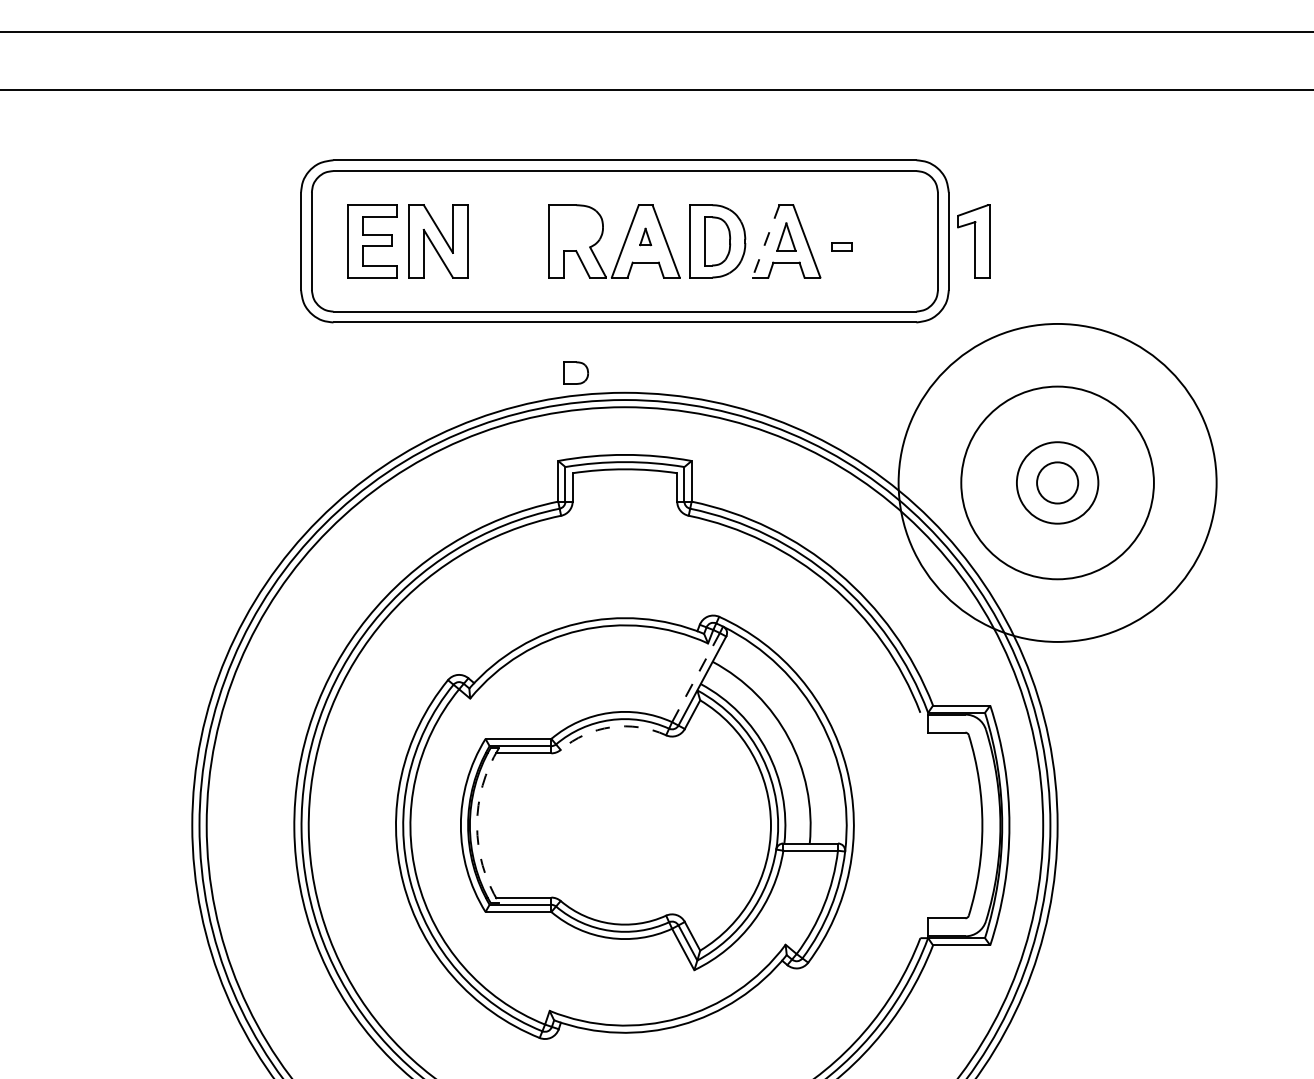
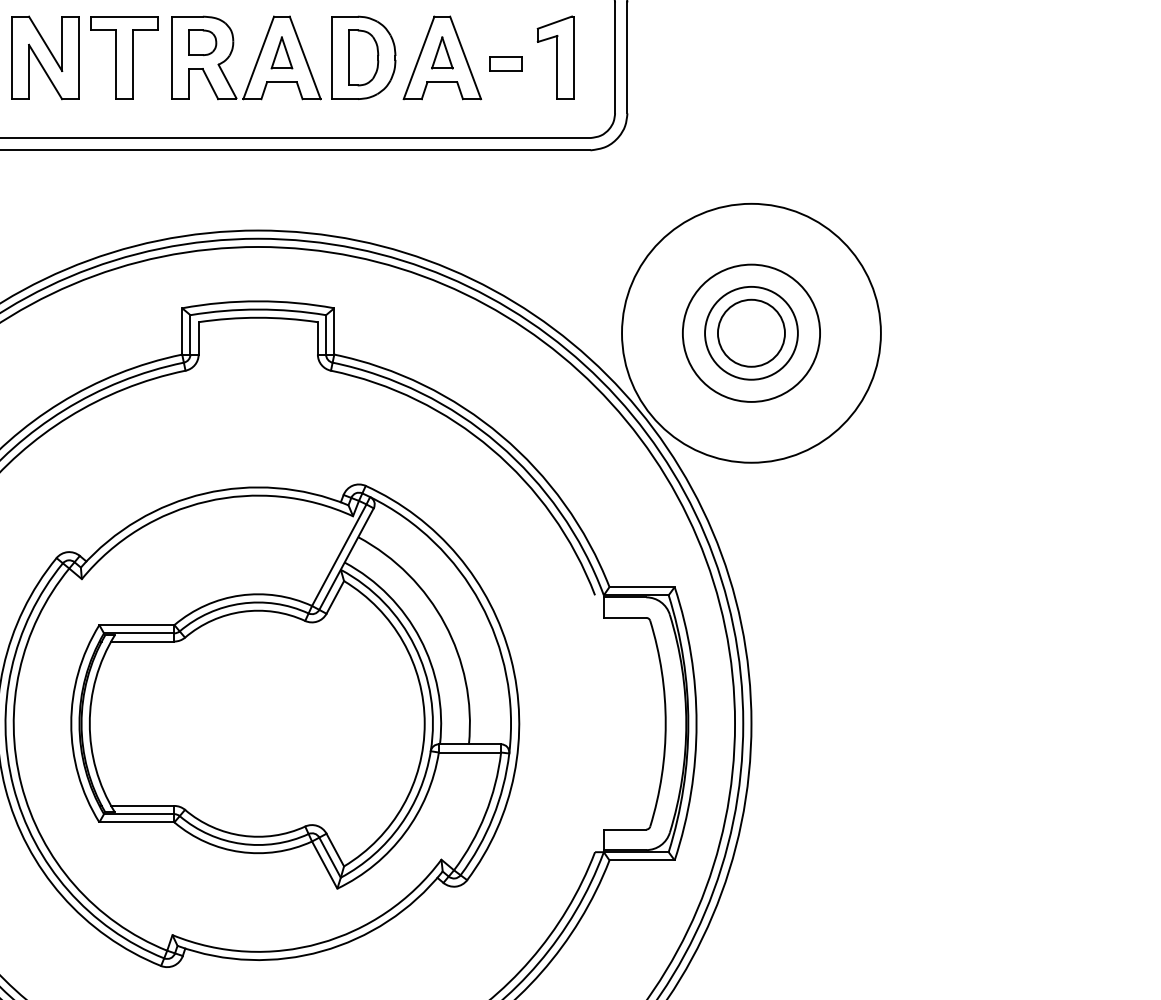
part: (645, 236) -> (281, 52), size x1.67
part: (507, 241) -> (124, 58), added
line: (766, 241) -> (419, 58), dashed -> solid
part: (973, 241) -> (555, 58), moved
part: (841, 246) -> (505, 63), size x1.43
part: (575, 372) -> (201, 42), moved
circle: (1057, 482) -> (751, 332), size x0.62
circle: (1057, 482) -> (751, 332), size x0.71
circle: (1057, 482) -> (751, 332), size x1.43
line: (696, 677) -> (339, 555), dashed -> solid
arc: (611, 727) -> (242, 612), dashed -> solid
arc: (477, 825) -> (90, 723), dashed -> solid

